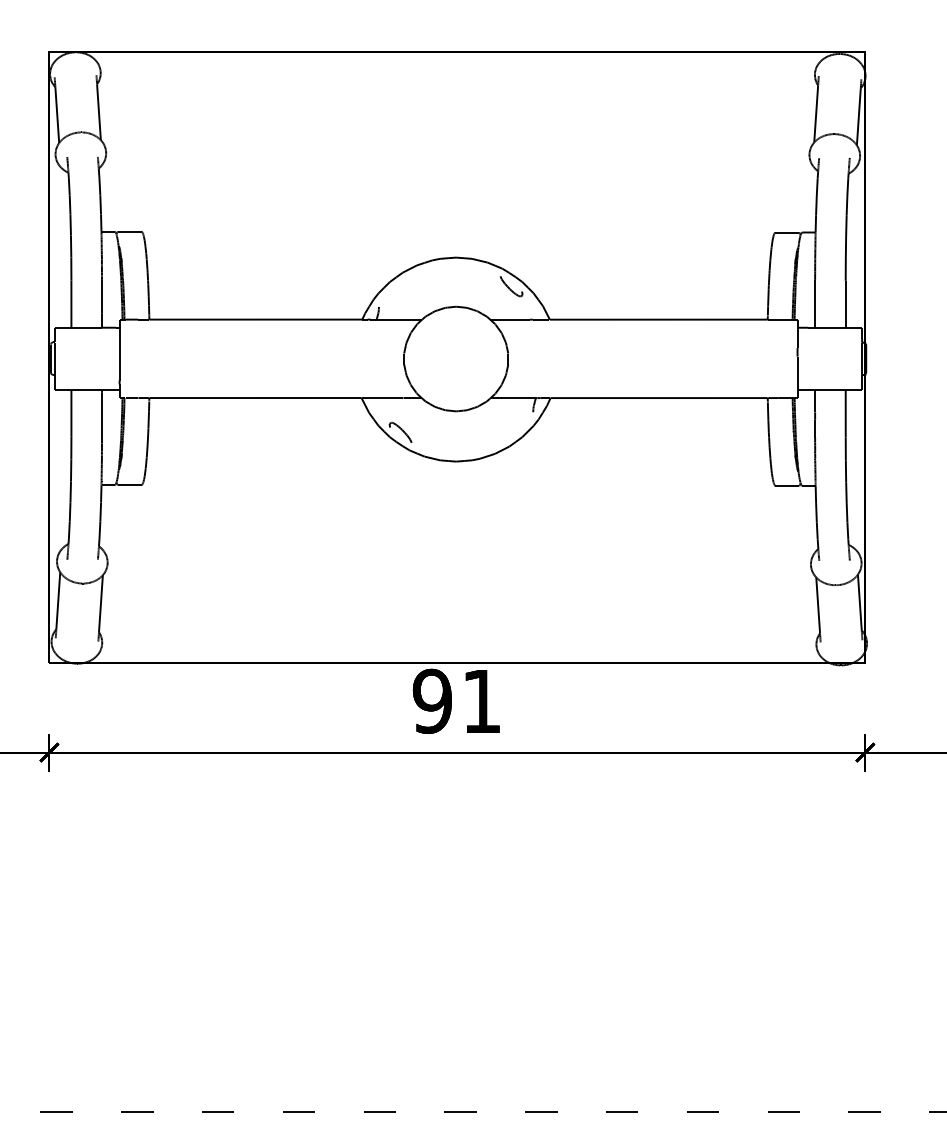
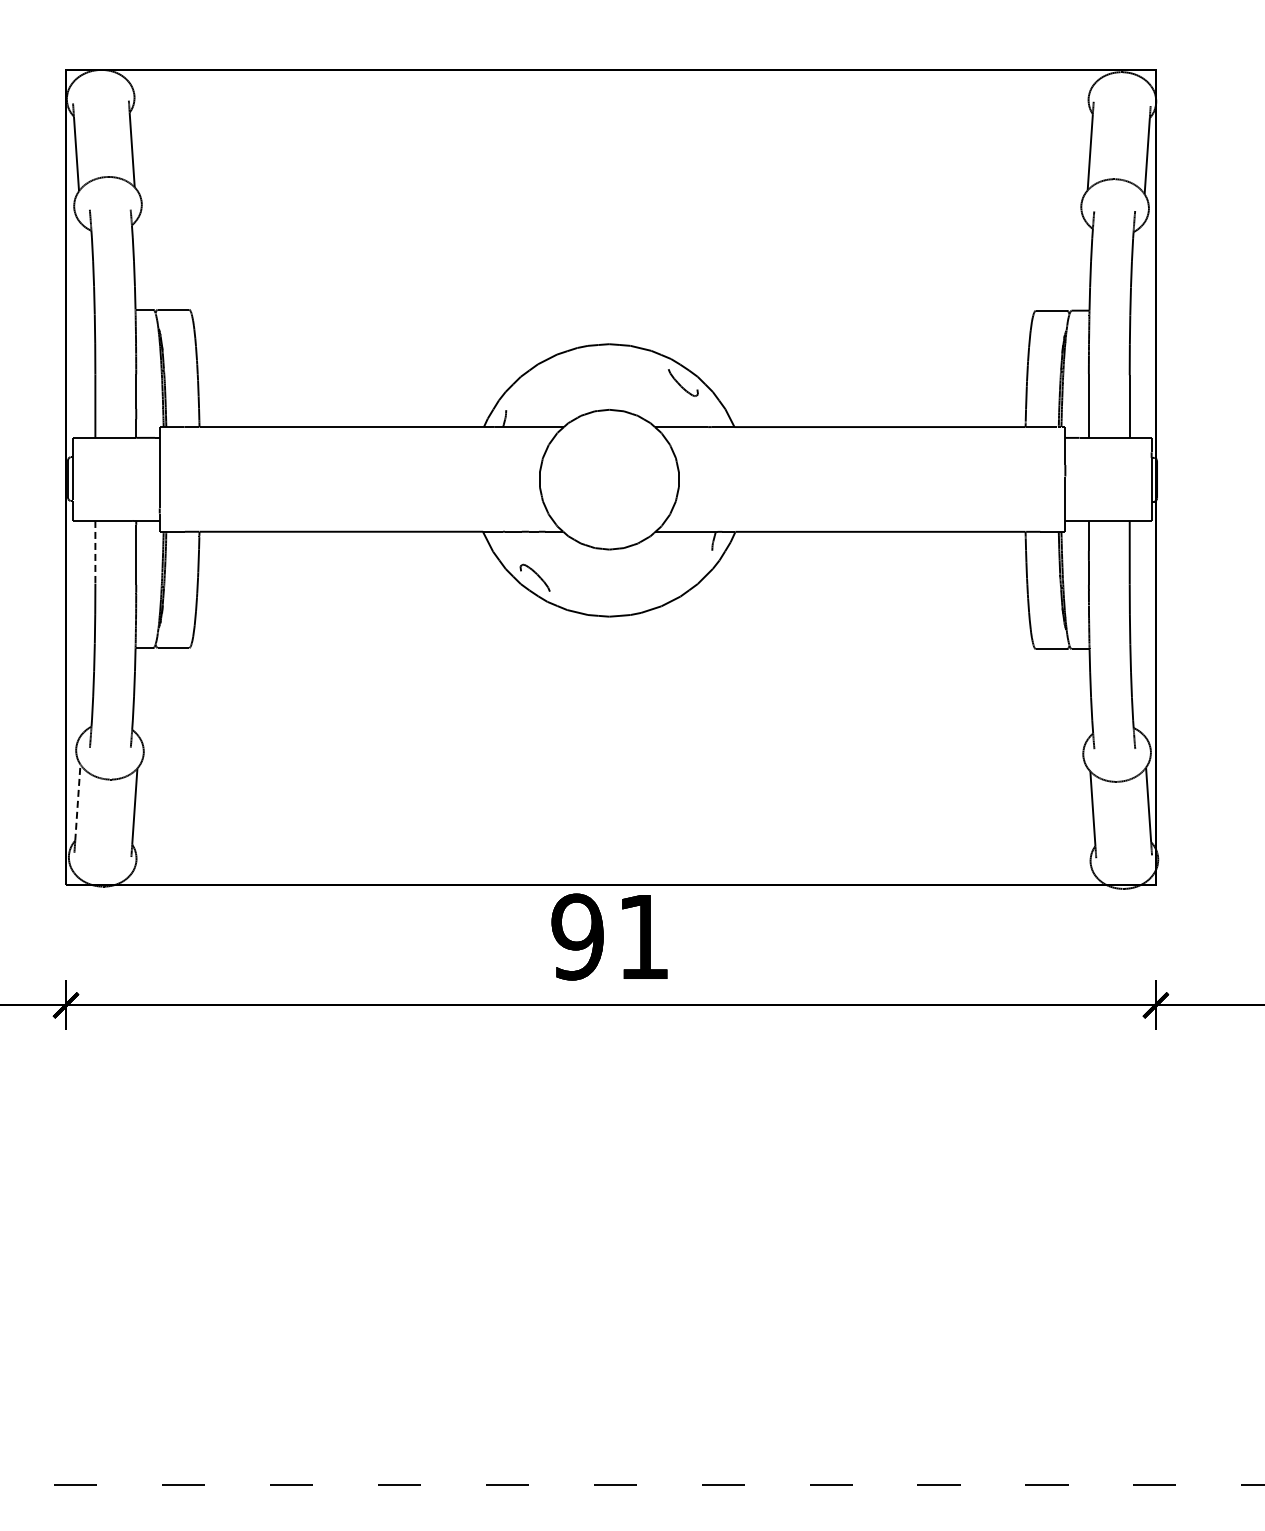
line: (71, 413) -> (95, 552), solid -> dashed
line: (58, 600) -> (77, 802), solid -> dashed

